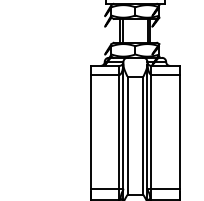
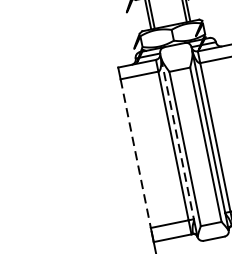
line: (123, 126) -> (177, 137), solid -> dashed
line: (90, 131) -> (135, 153), solid -> dashed

